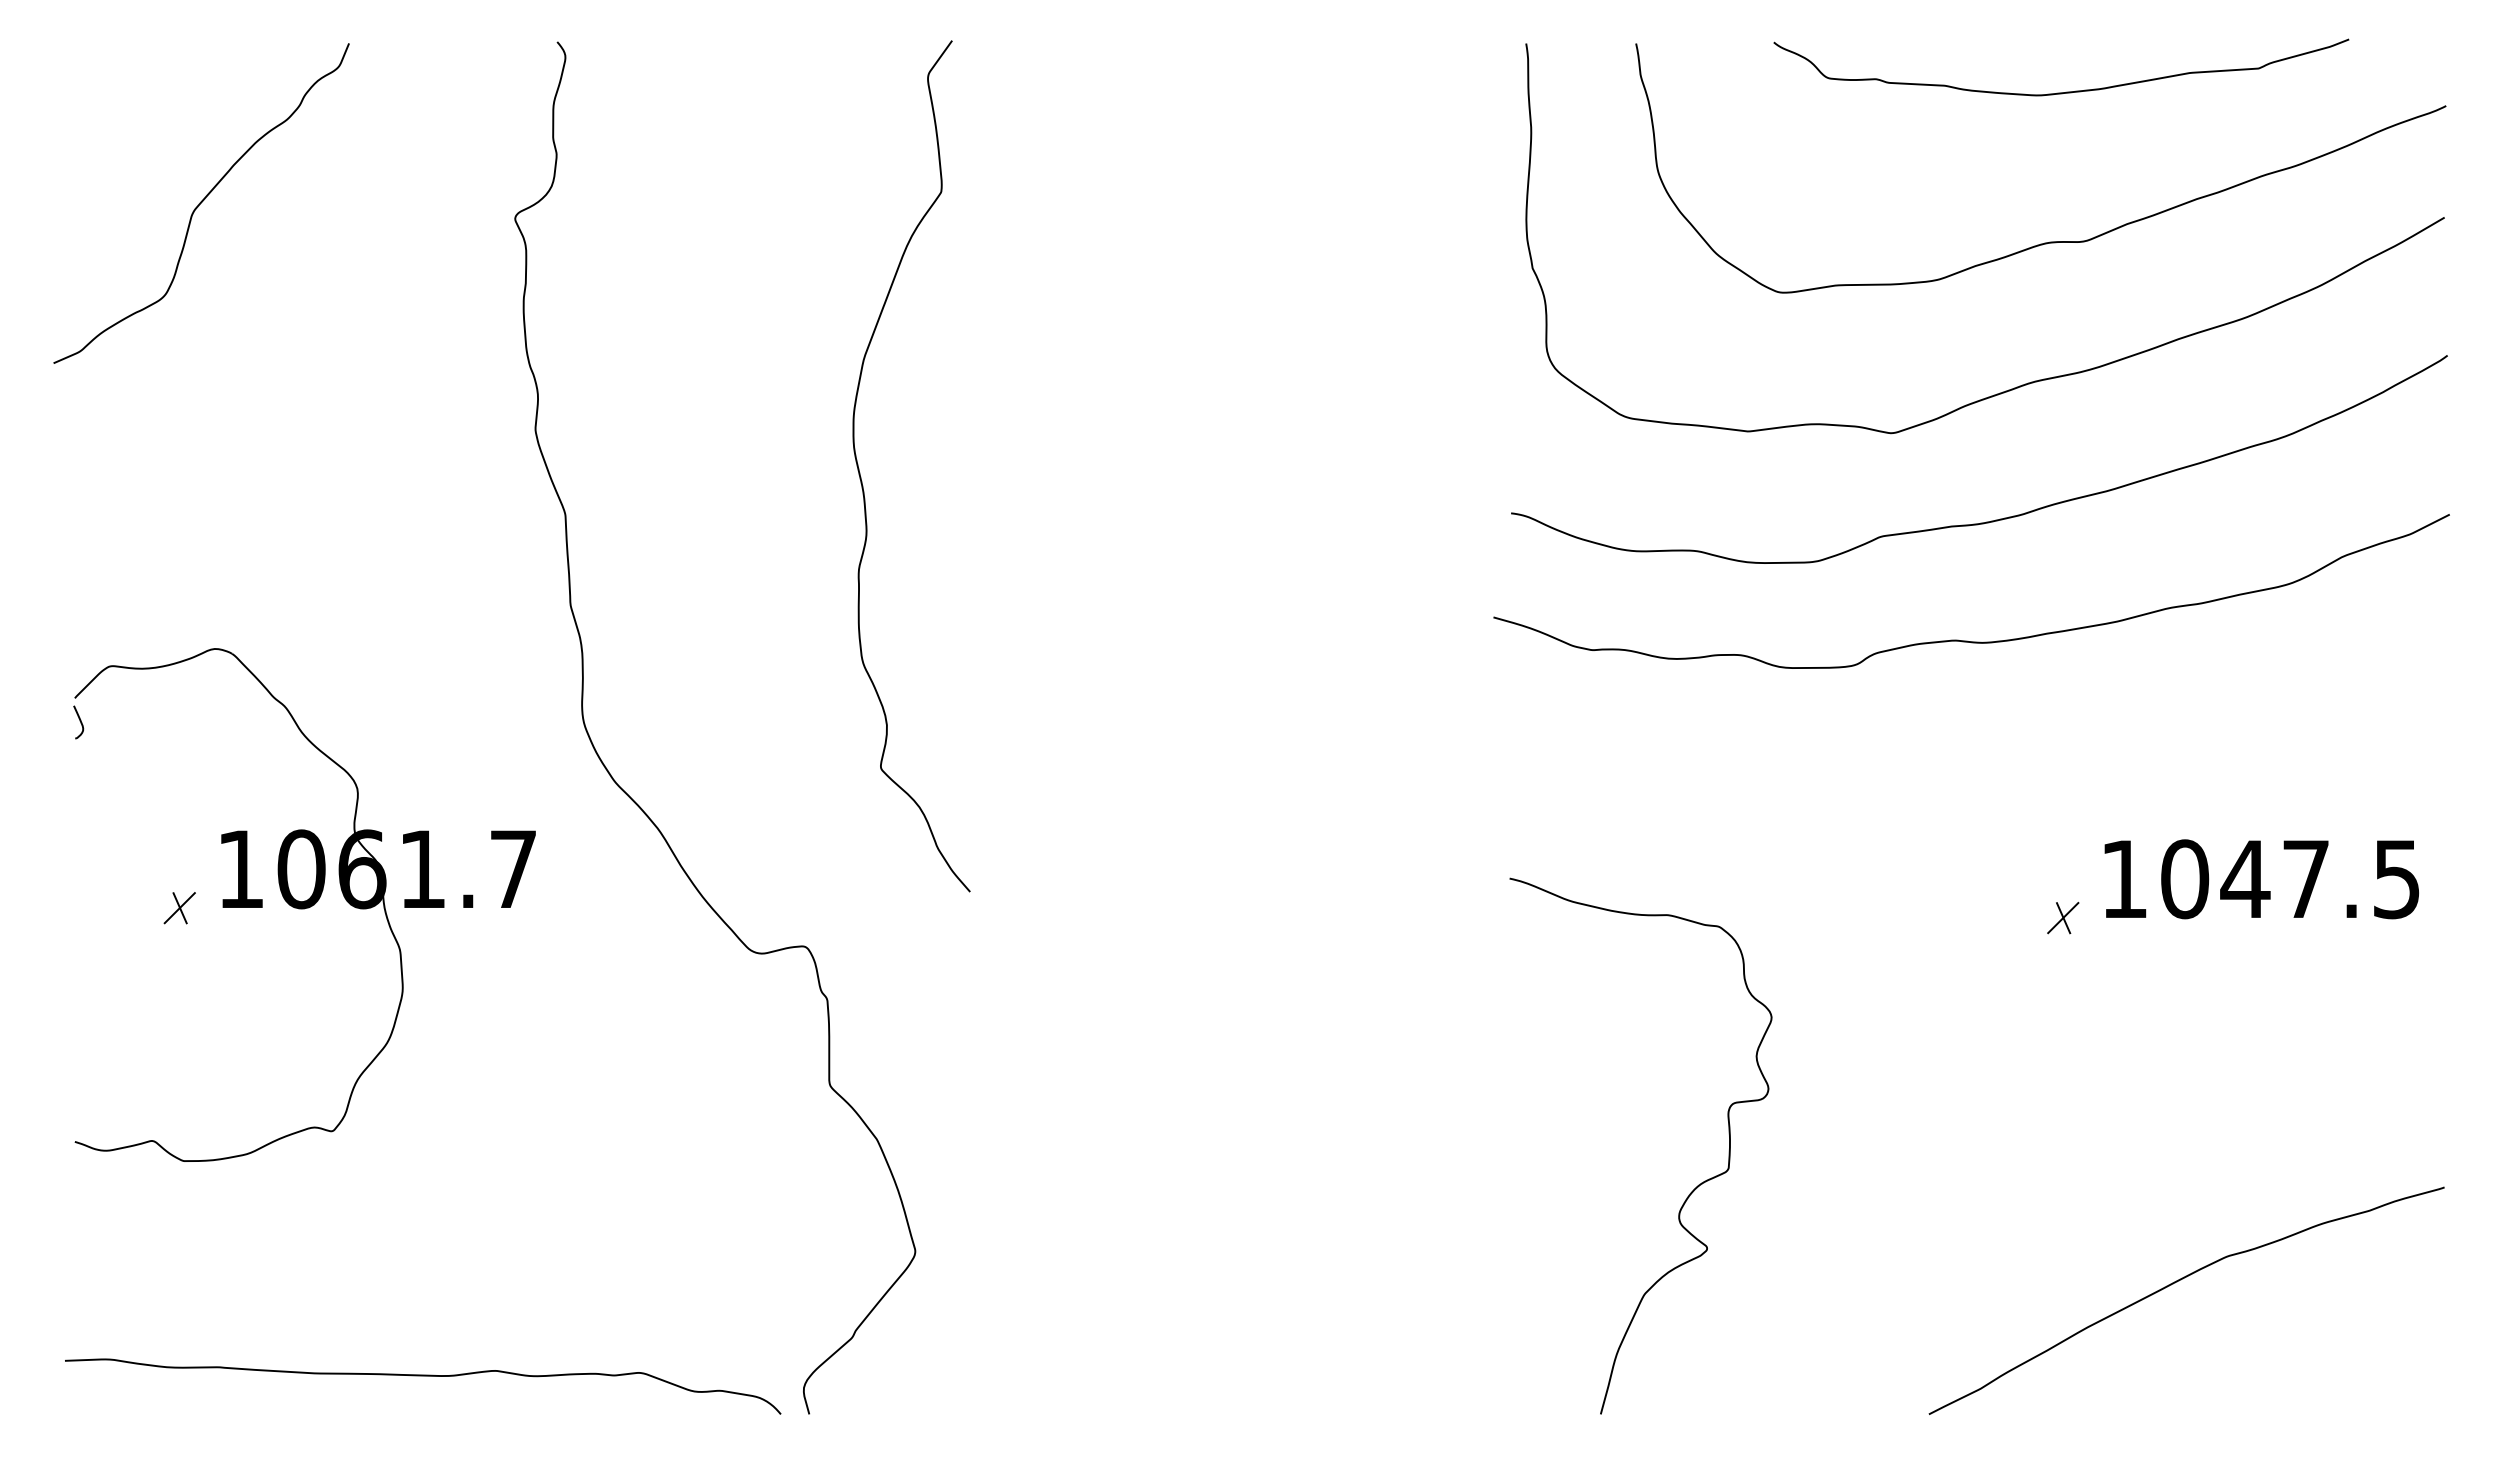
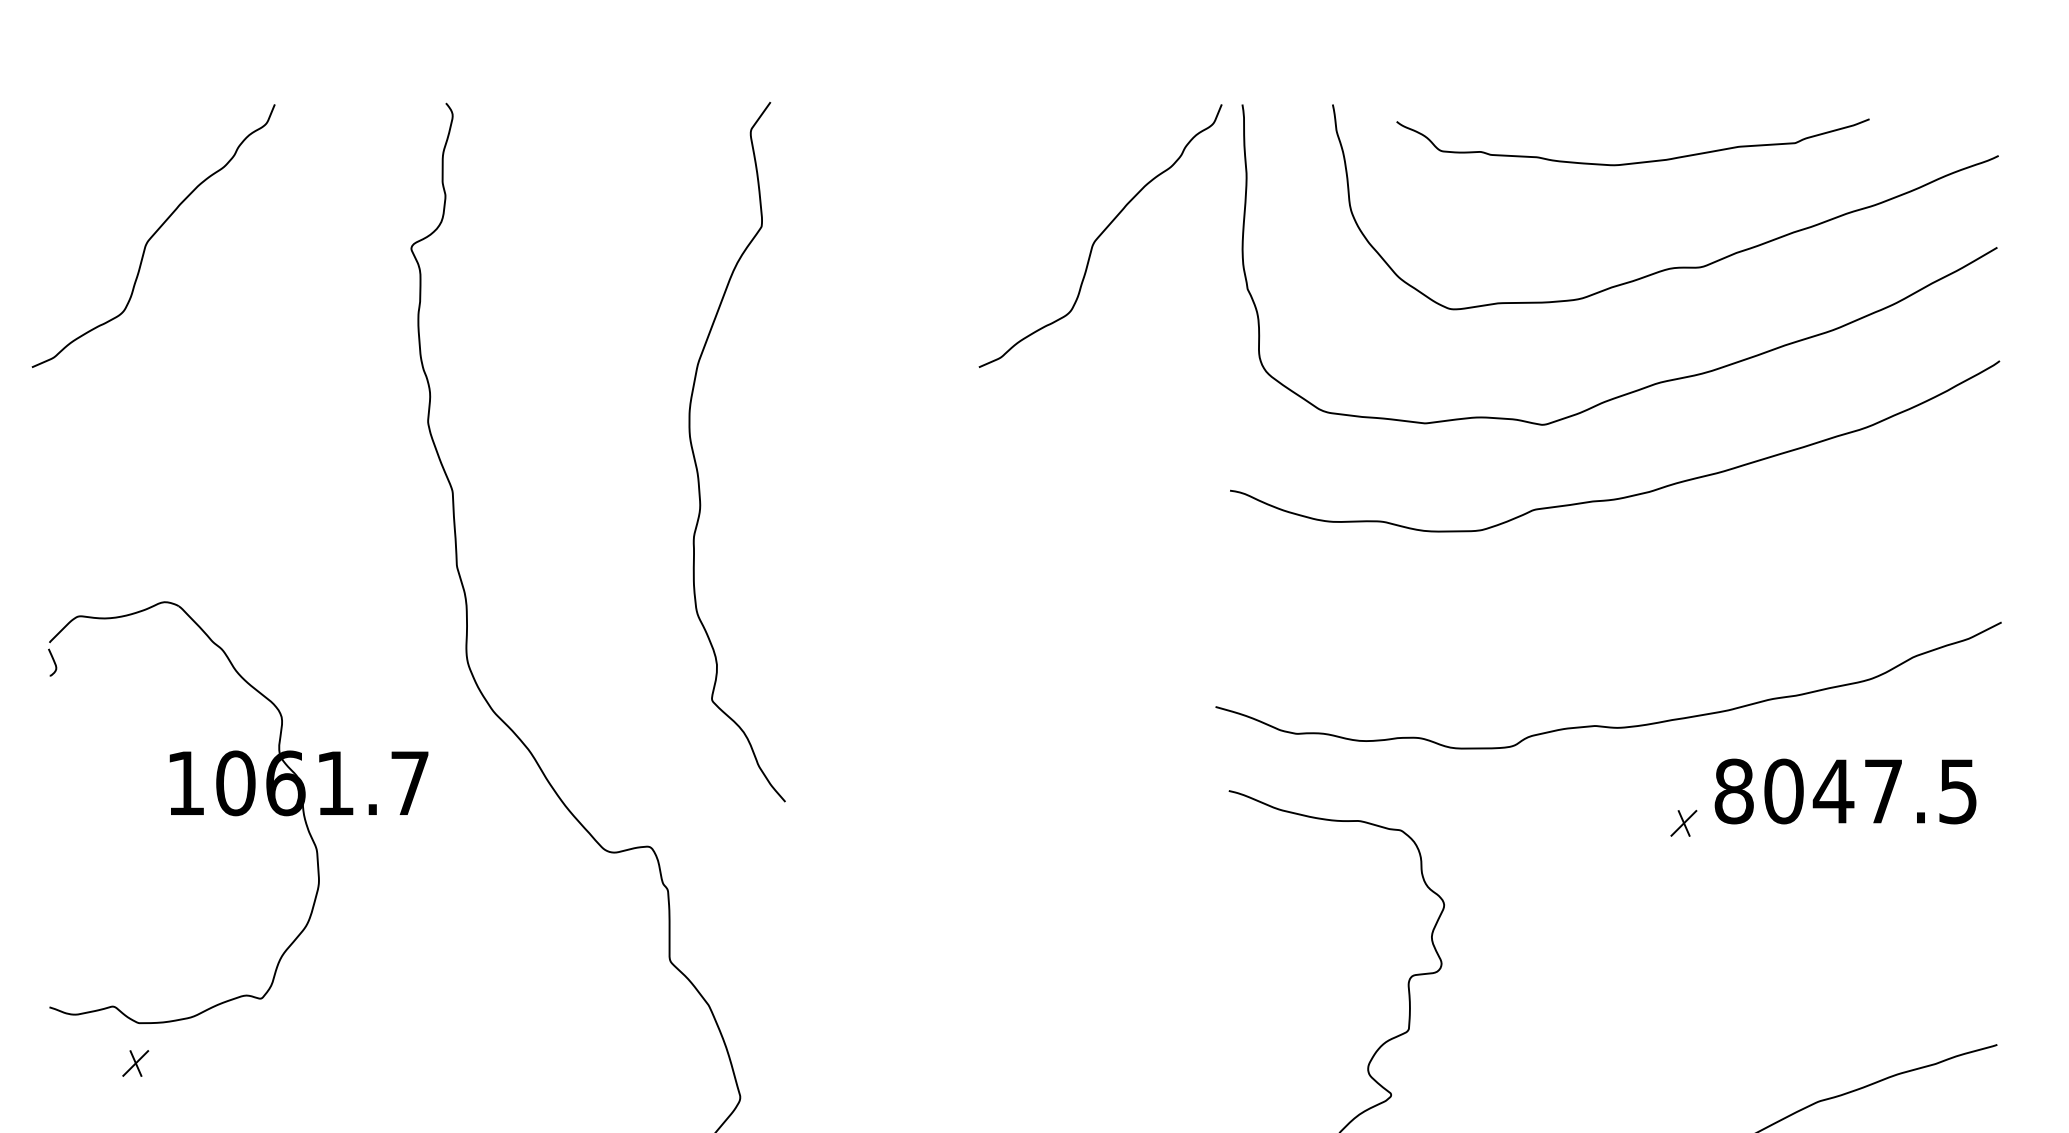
curve: (2066, 91) -> (1637, 162), moved
curve: (1353, 203) -> (1100, 236), added
curve: (1967, 640) -> (1605, 725), moved
text: (2124, 879) -> (1734, 791), 1047.5 -> 8047.5
part: (179, 908) -> (135, 1063), moved

